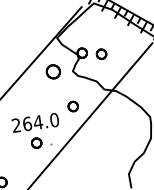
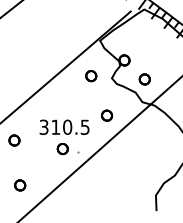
part: (101, 54) -> (144, 79), moved
part: (53, 72) -> (91, 76), size x0.71
text: (35, 122) -> (64, 126), 264.0 -> 310.5

